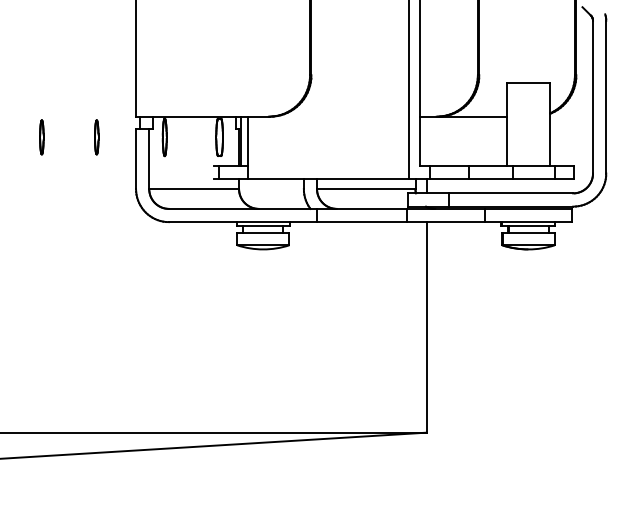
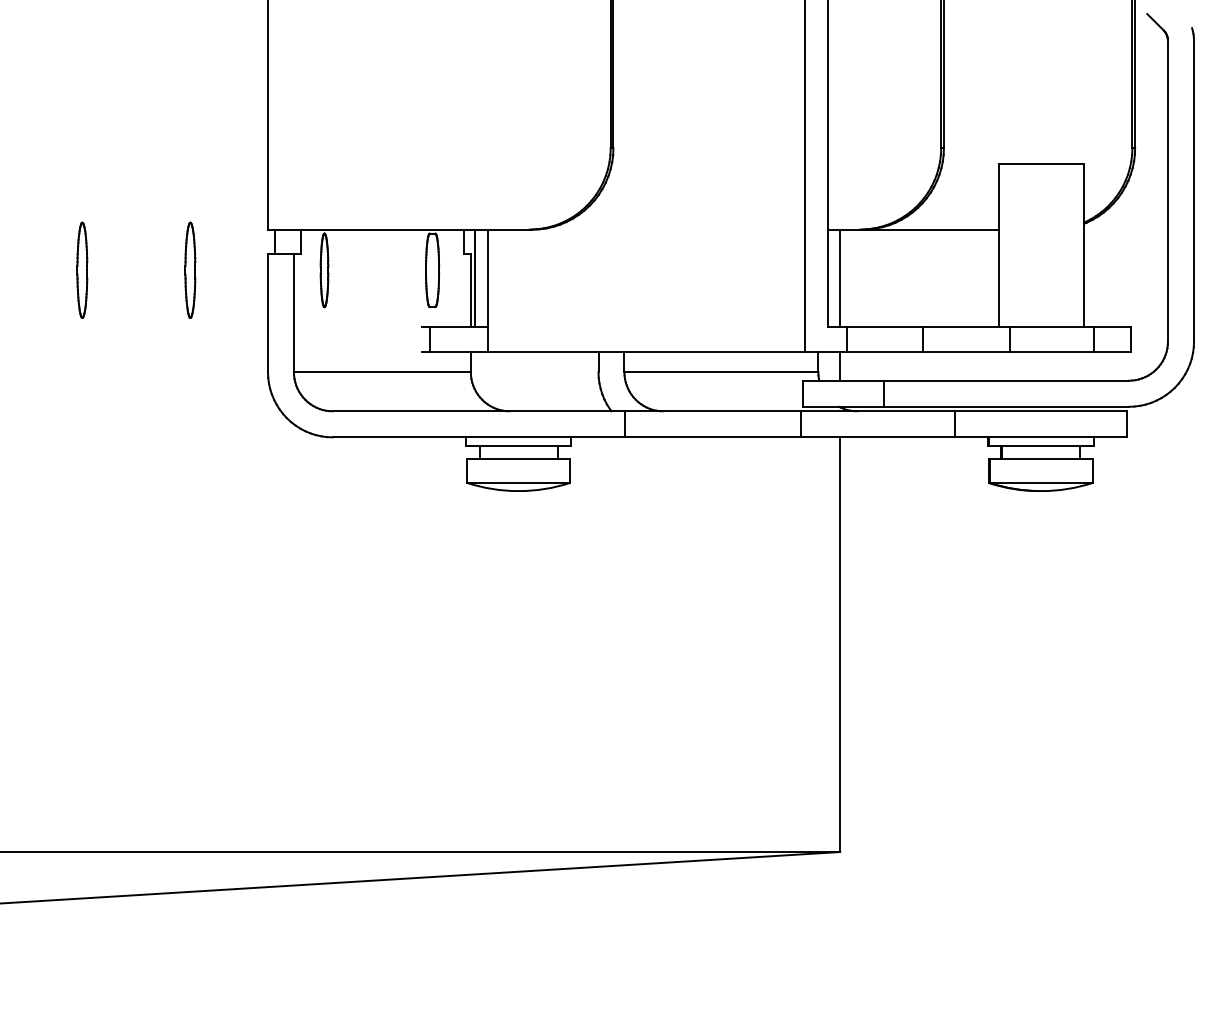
part: (41, 137) -> (81, 270), size x1.43
part: (96, 137) -> (190, 270), size x1.43
line: (426, 140) -> (840, 276), added

